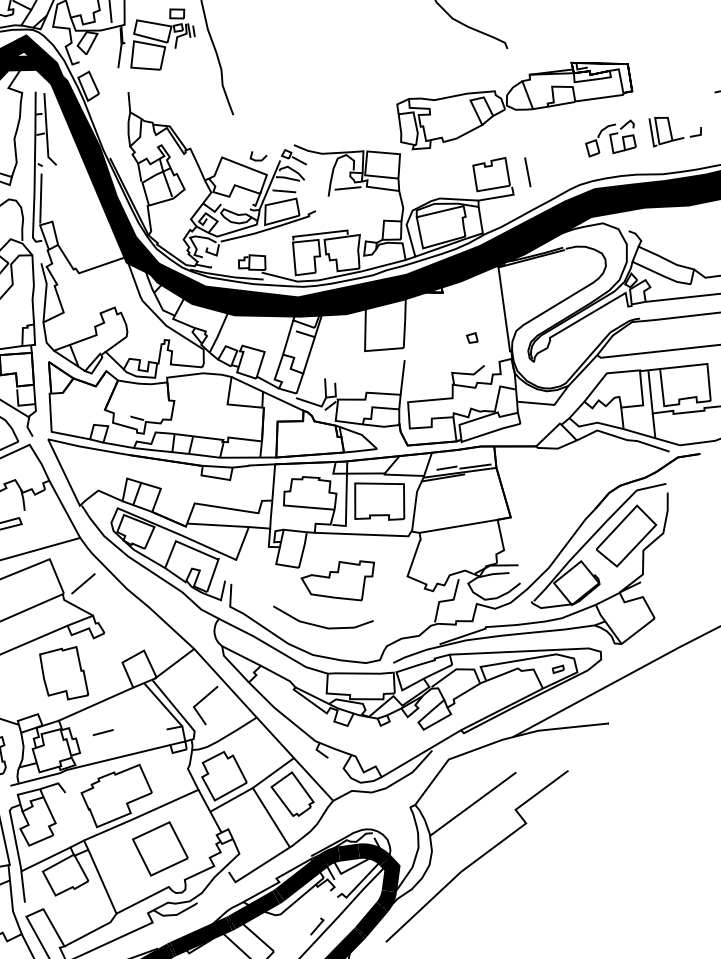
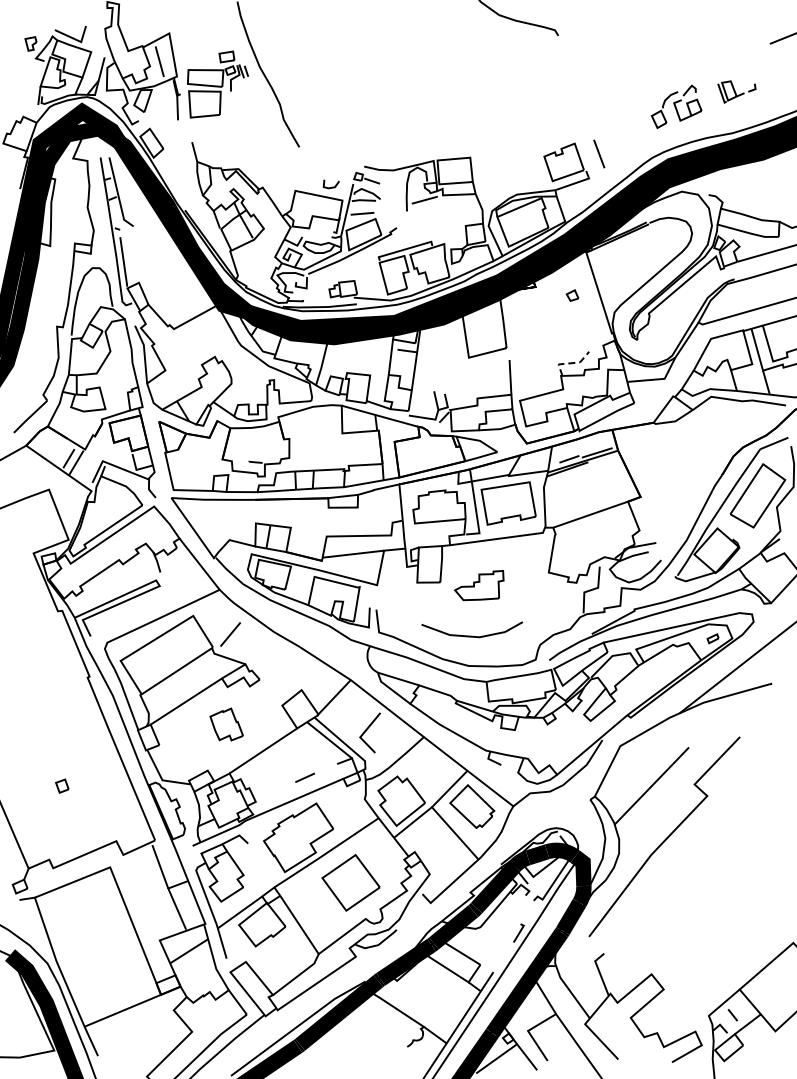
part: (513, 105) -> (573, 90), removed
part: (673, 133) -> (736, 91), size x0.7
part: (472, 337) -> (572, 295), moved
line: (464, 373) -> (570, 363), solid -> dashed
part: (336, 577) -> (478, 585), size x0.7
part: (64, 671) -> (226, 724), size x0.6
line: (102, 732) -> (304, 777), moved

